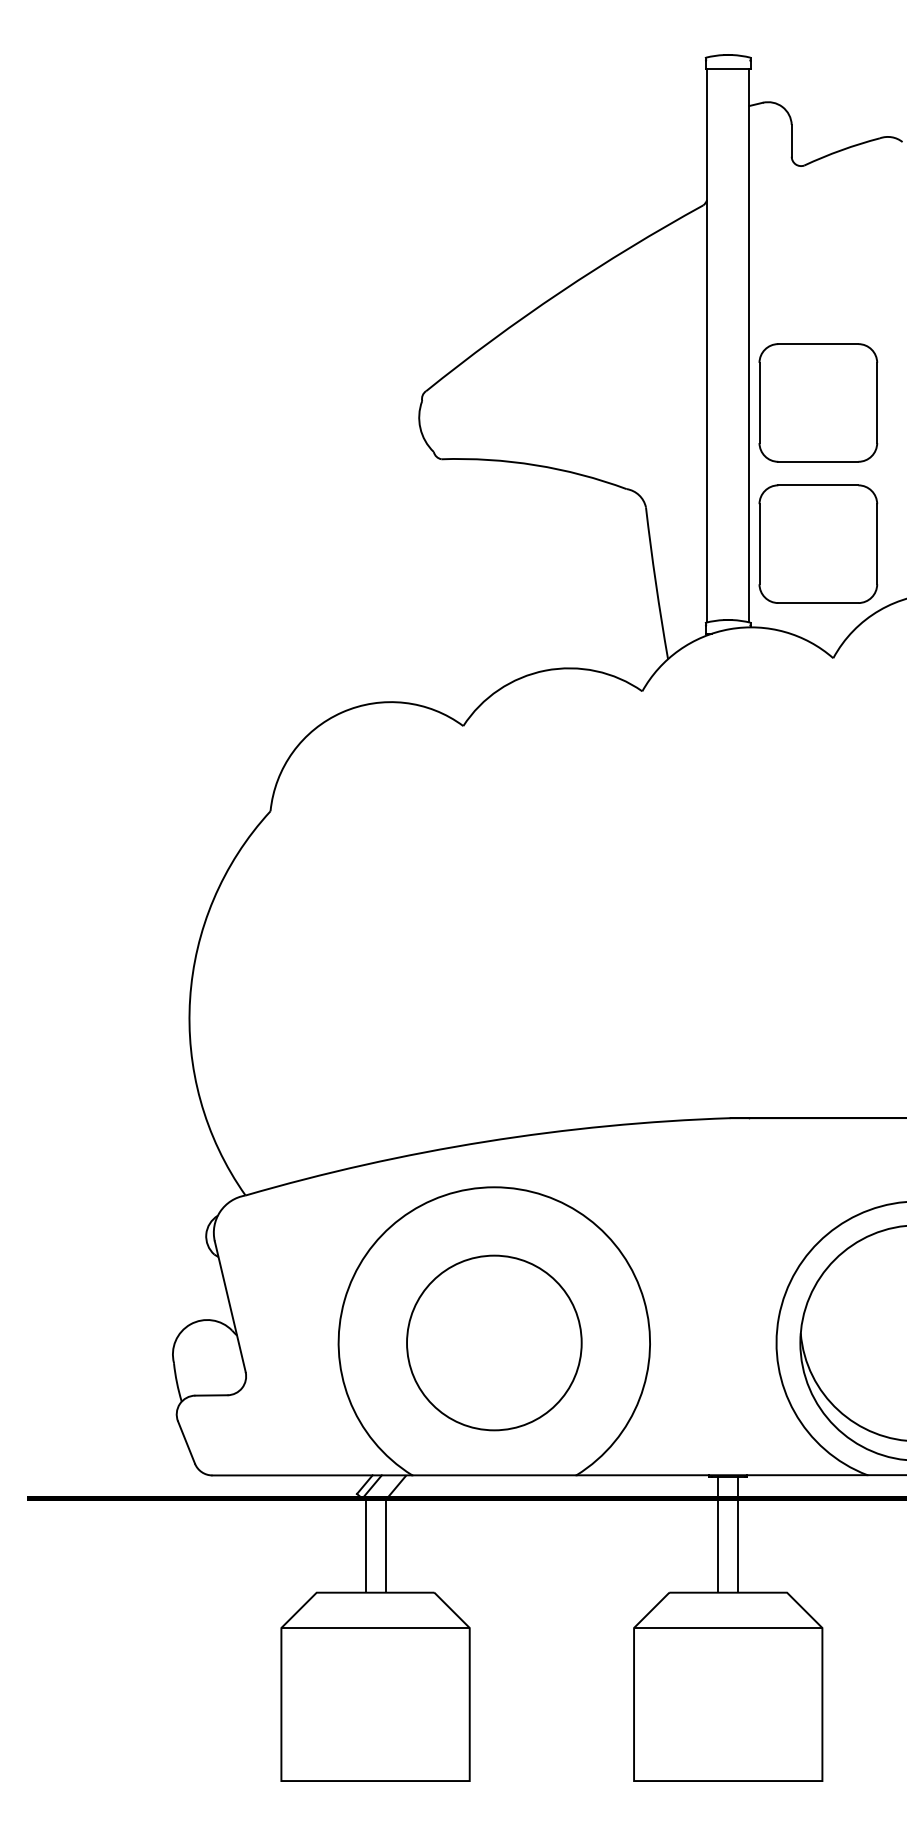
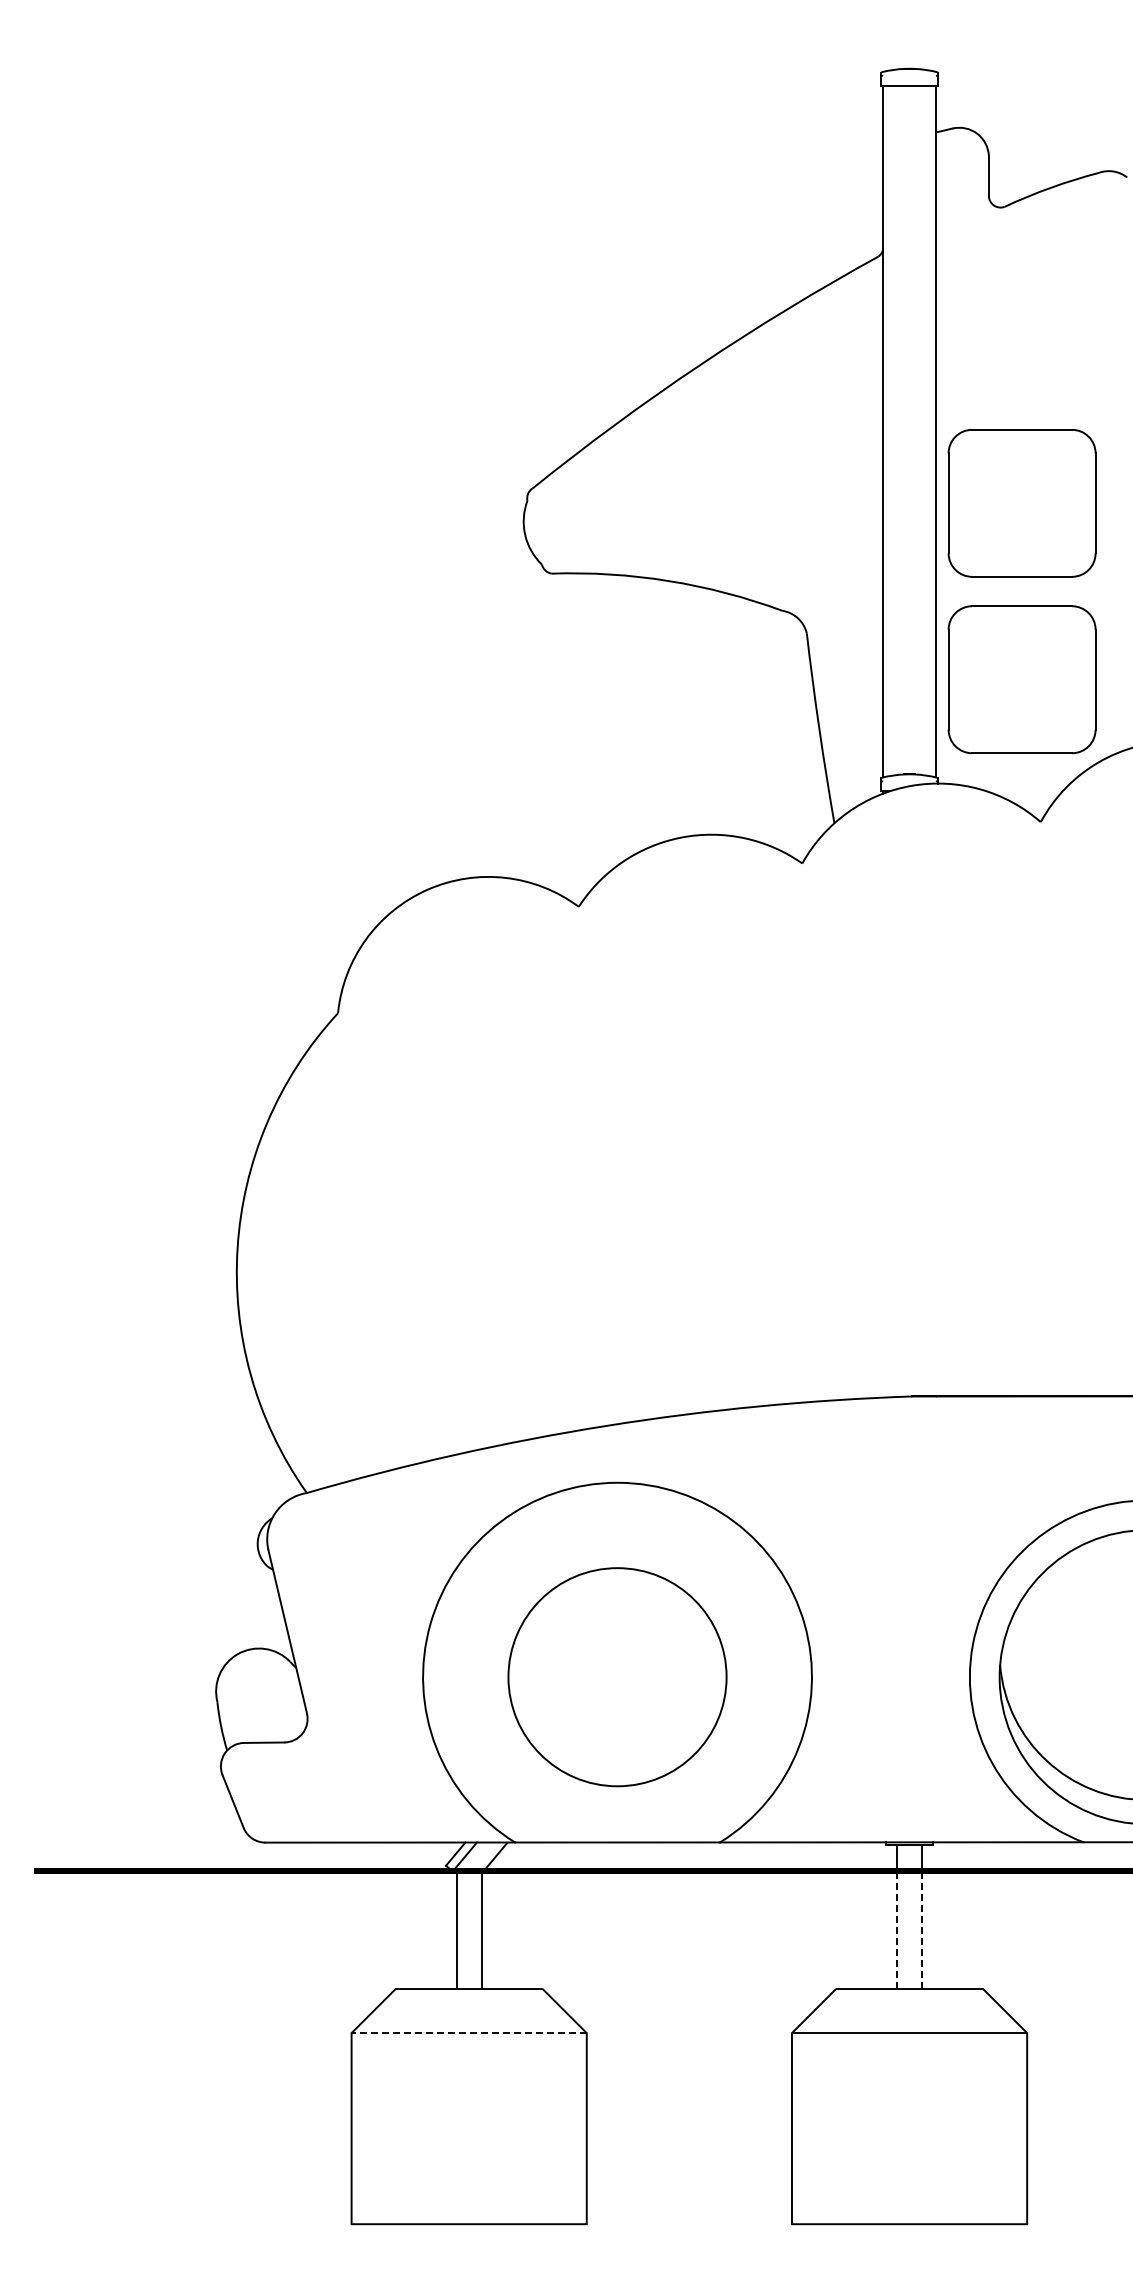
line: (728, 1498) -> (909, 1871), solid -> dashed
line: (375, 1628) -> (469, 2033), solid -> dashed

